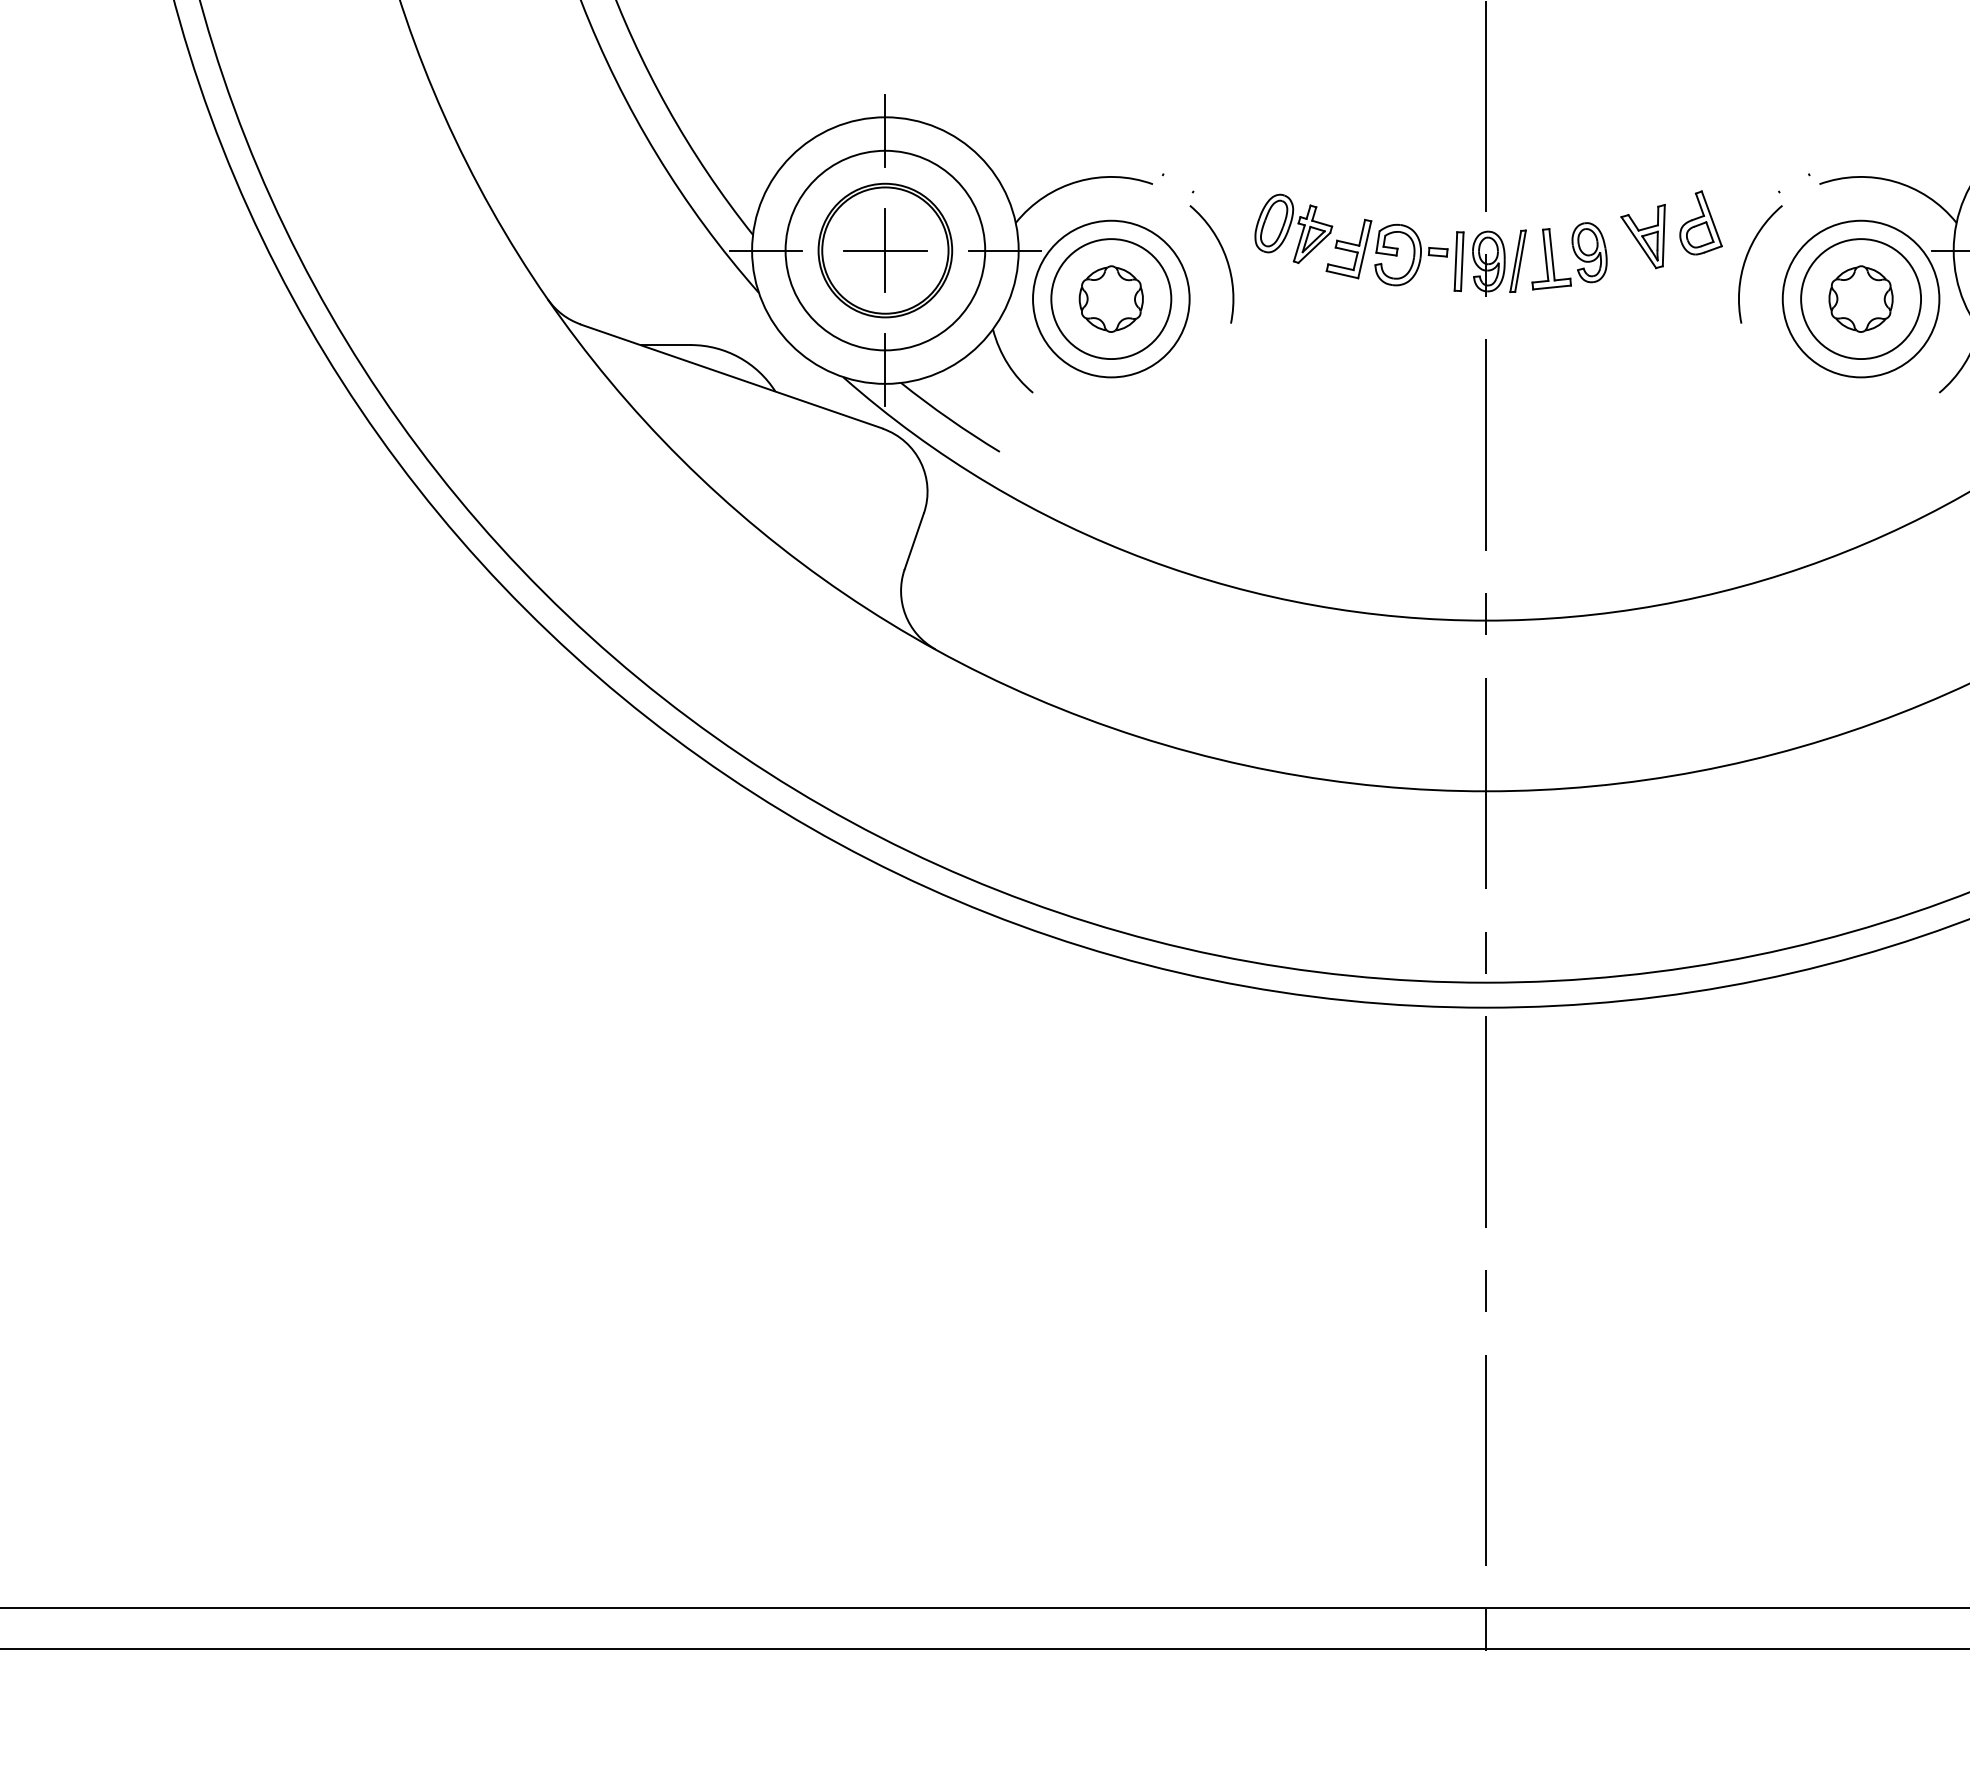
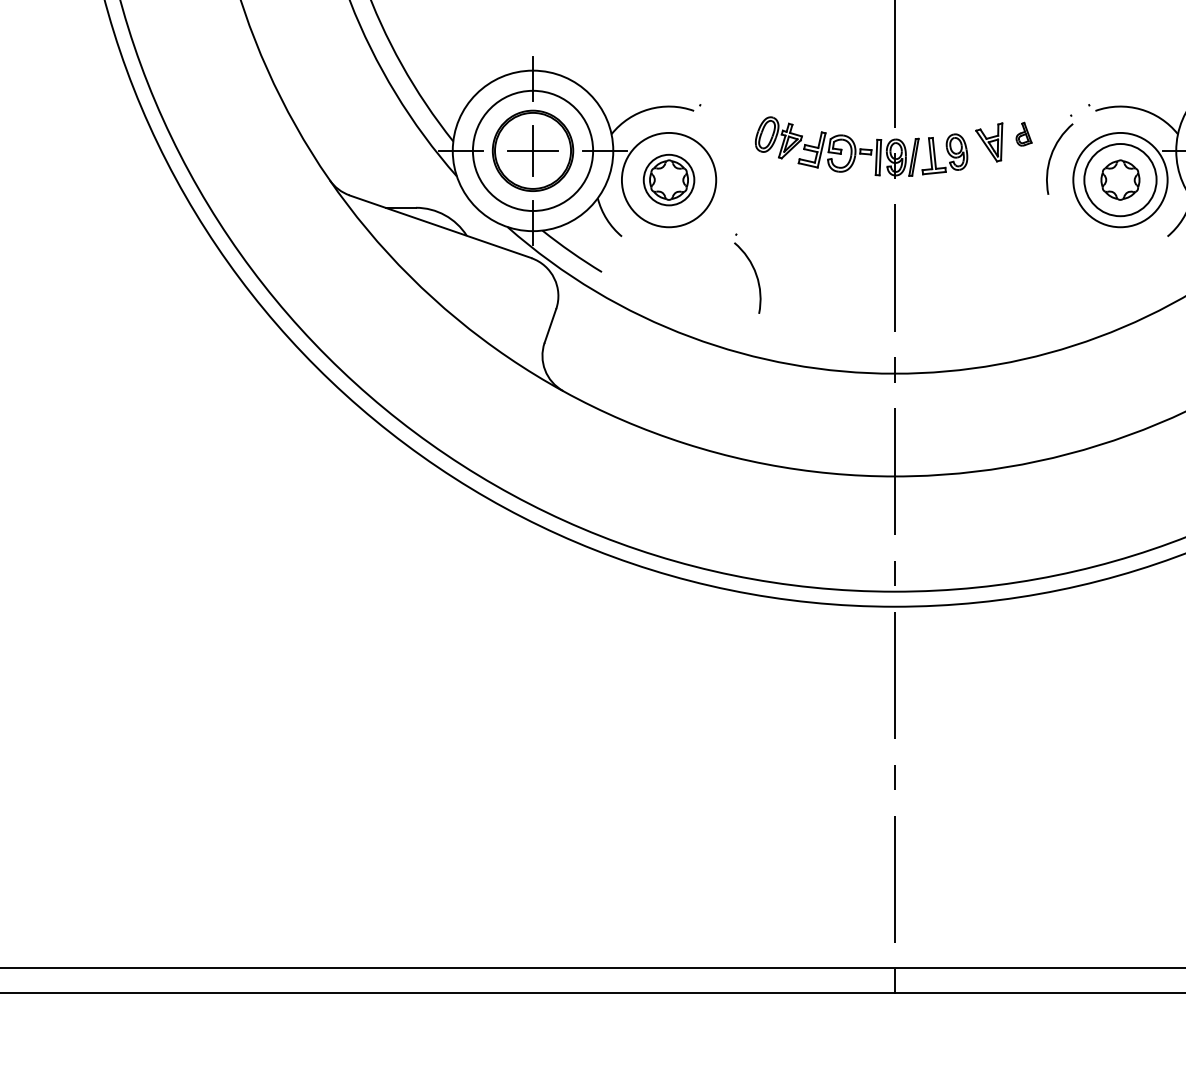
part: (1700, 223) -> (1023, 134), size x0.6
part: (1221, 251) -> (753, 270), moved
circle: (1110, 299) -> (668, 180), size x0.7

